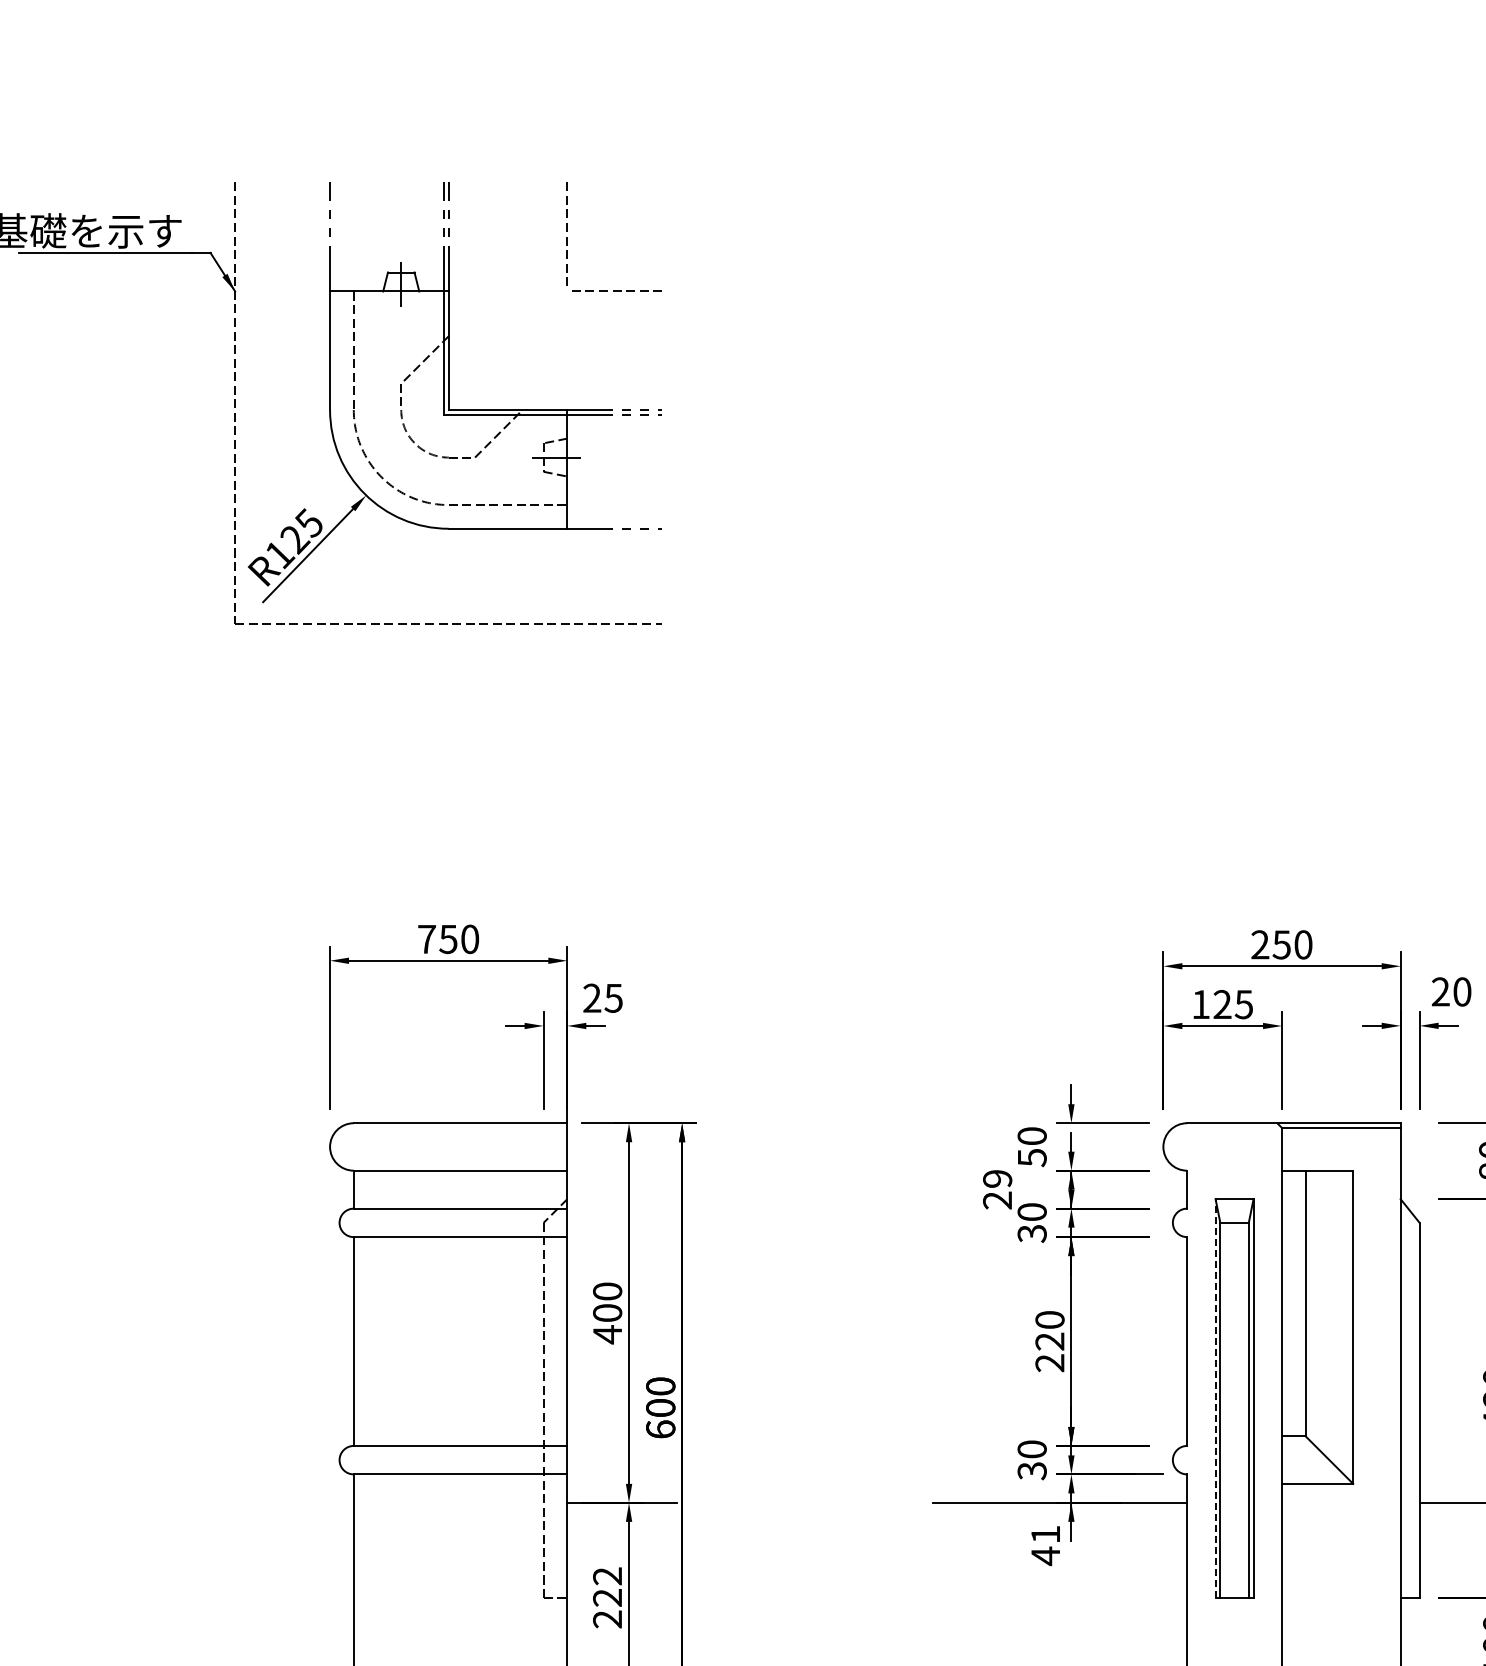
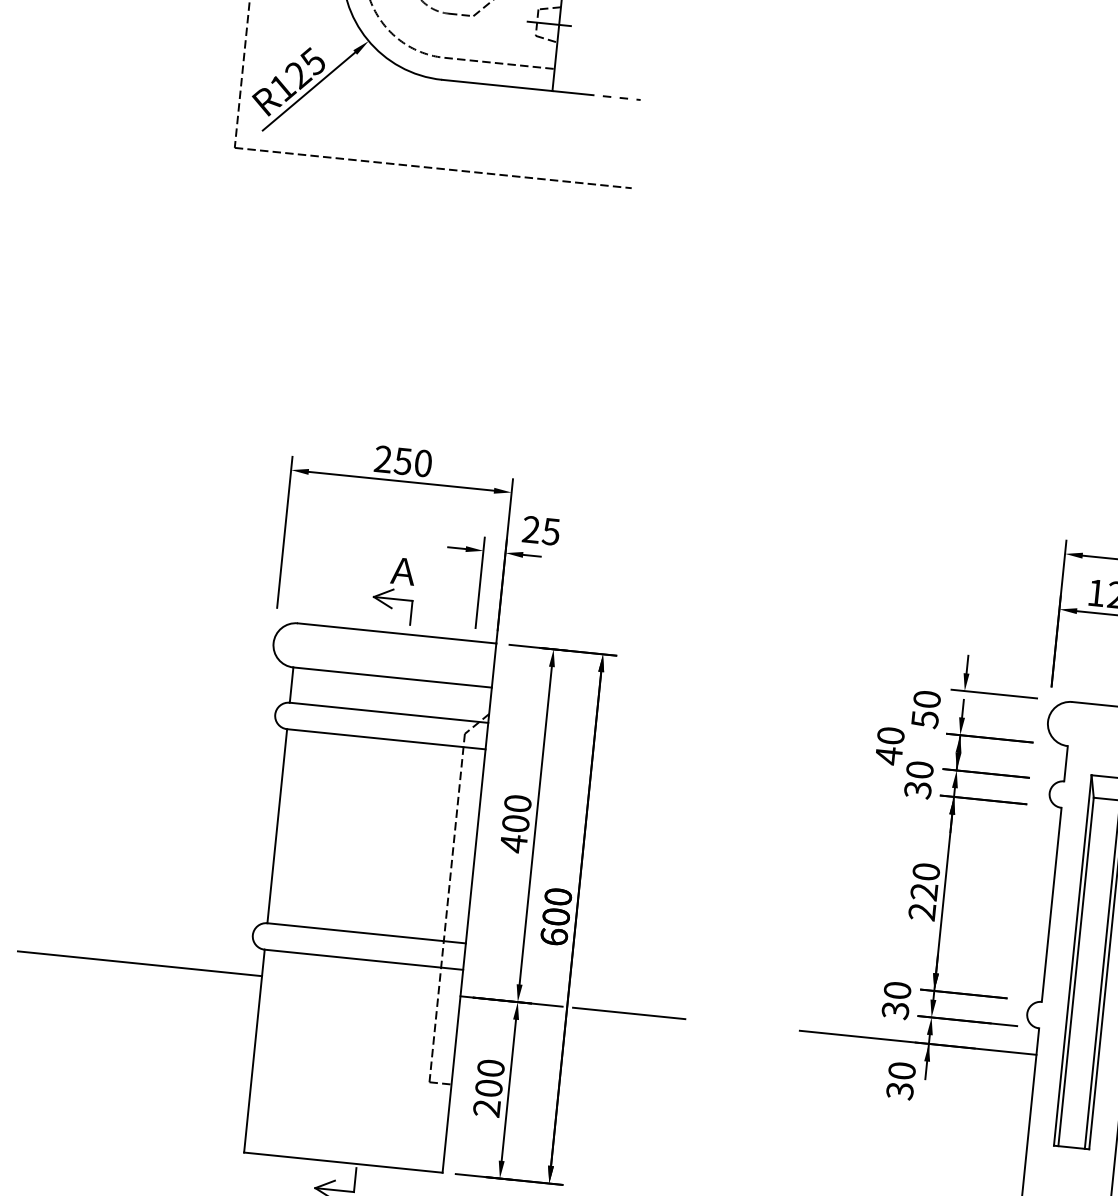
text: (426, 938) -> (382, 458), 750 -> 250
part: (452, 1077) -> (393, 590), added
text: (997, 1190) -> (889, 746), 29 -> 40
line: (1215, 1397) -> (1072, 959), dashed -> solid
line: (222, 1502) -> (140, 963), added
line: (748, 1502) -> (628, 1013), added
text: (1045, 1545) -> (900, 1081), 41 -> 30
text: (607, 1586) -> (489, 1077), 222 -> 200

